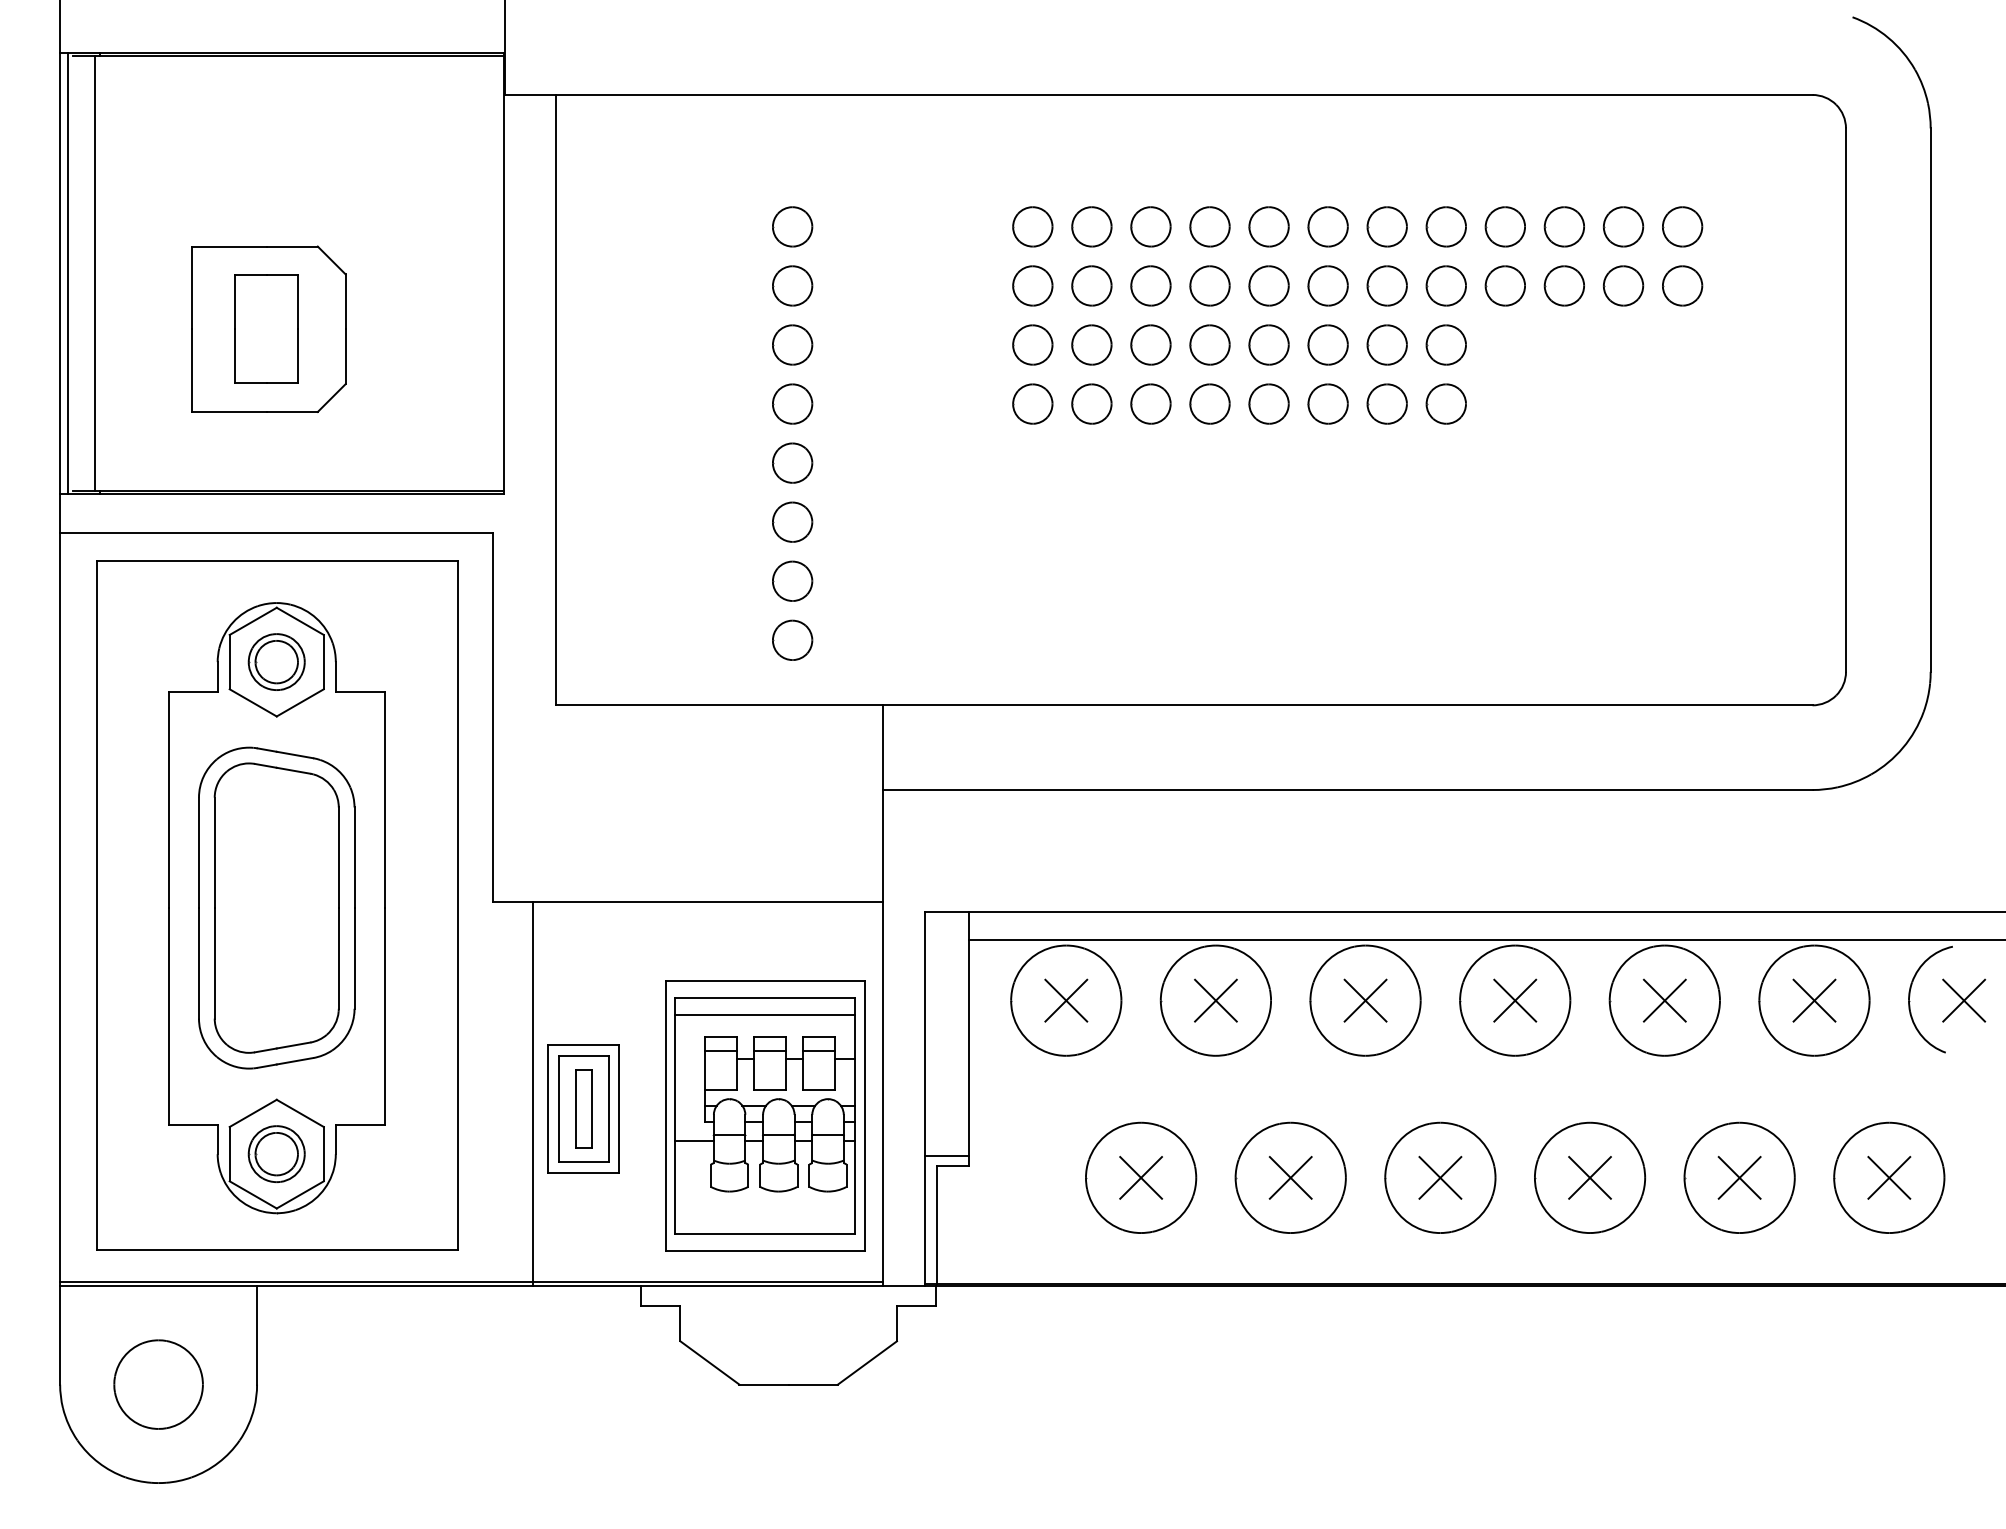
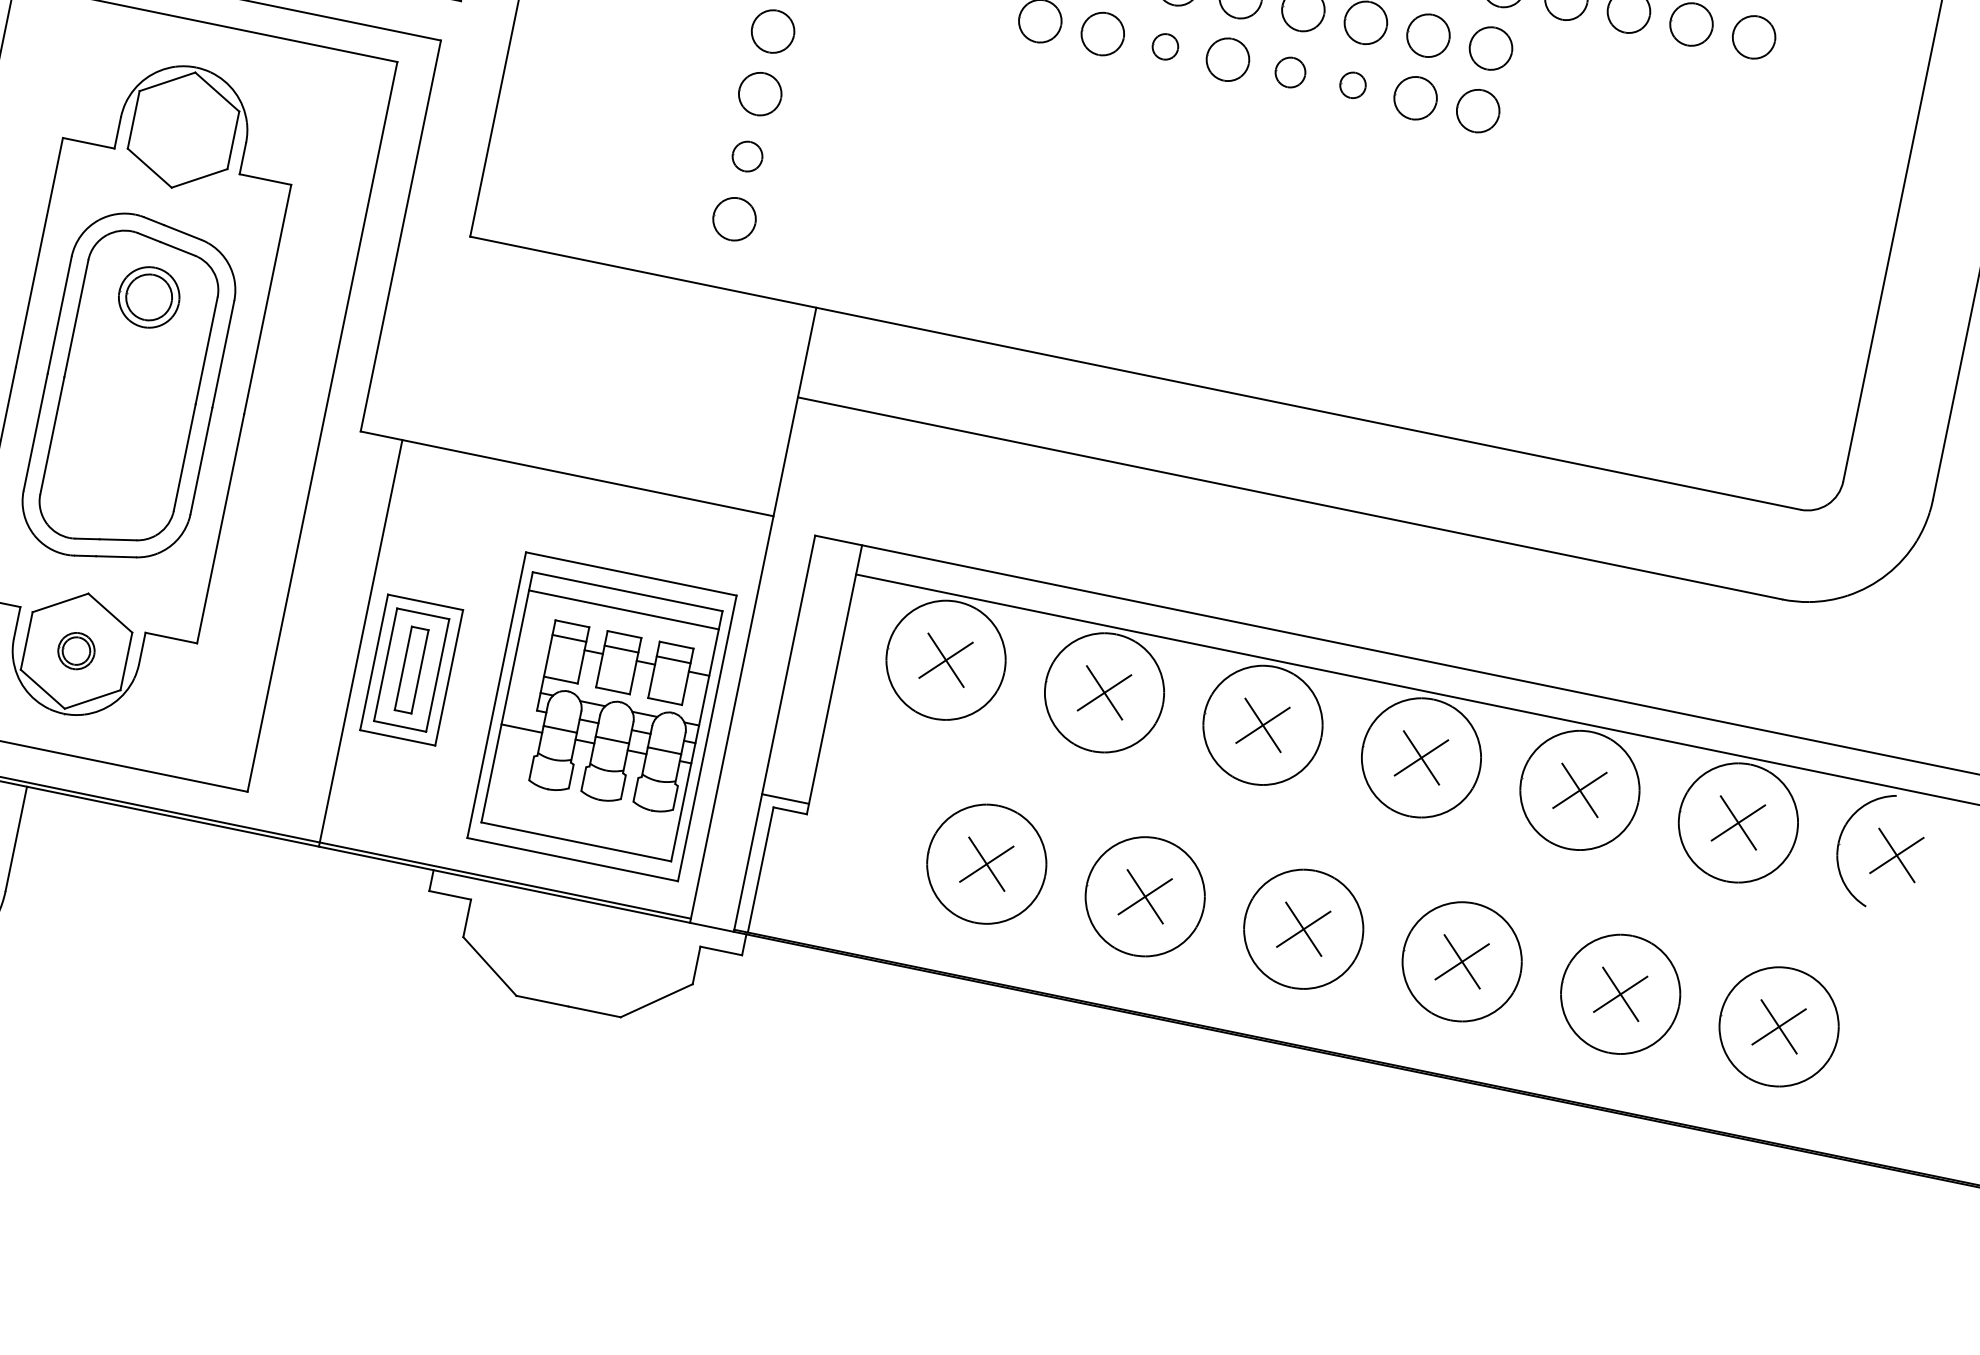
part: (1150, 403) -> (1165, 46), size x0.6
part: (1268, 403) -> (1290, 71), size x0.7
part: (1327, 403) -> (1352, 84), size x0.6
part: (792, 580) -> (747, 155), size x0.7
part: (276, 661) -> (149, 296), moved
part: (276, 1153) -> (76, 650), size x0.6

